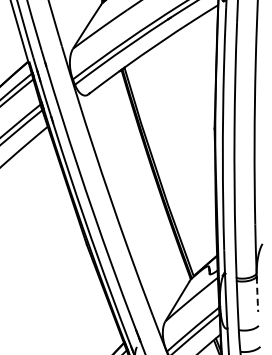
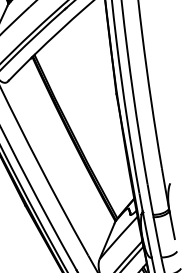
arc: (257, 294) -> (172, 225), dashed -> solid

